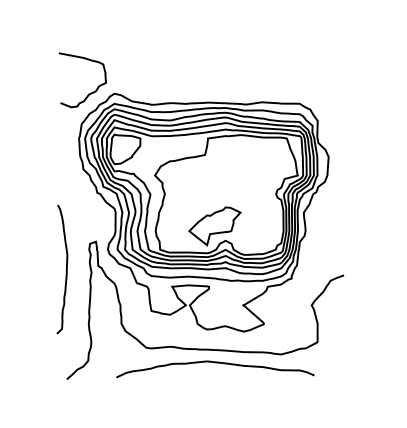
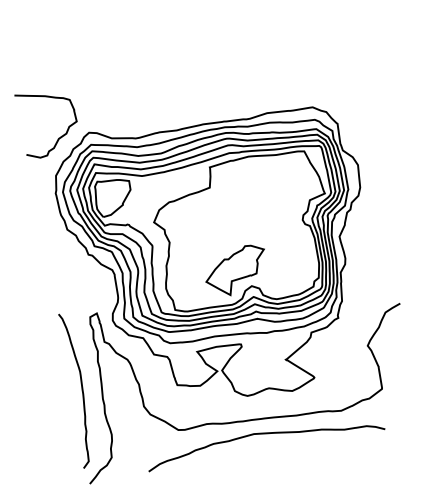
curve: (65, 271) -> (81, 392), moved

